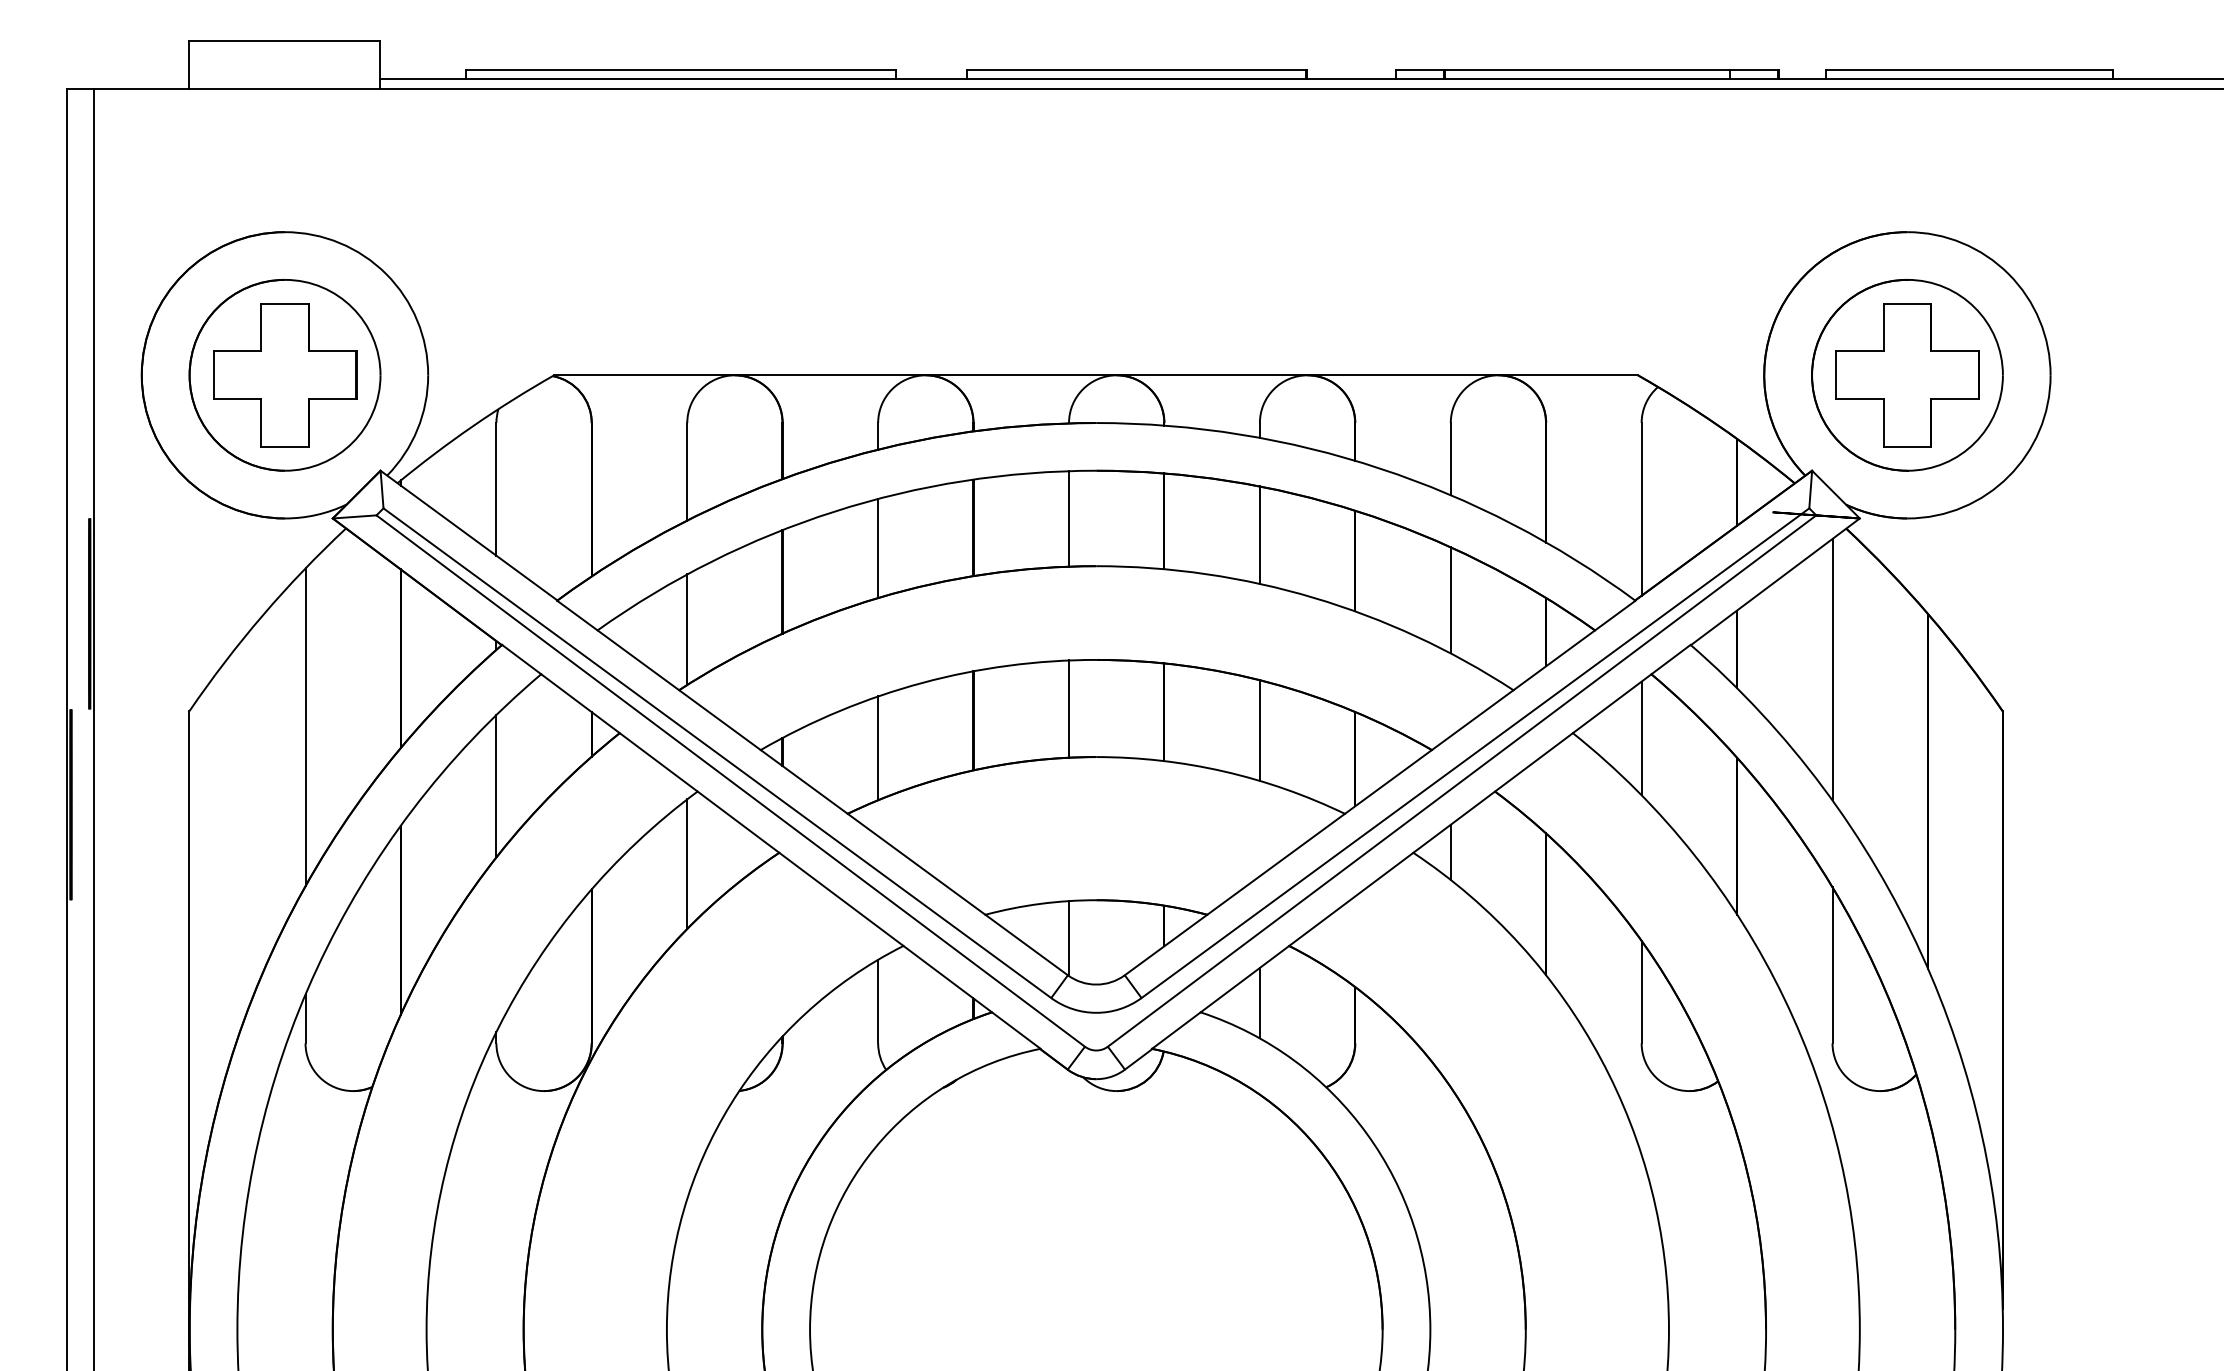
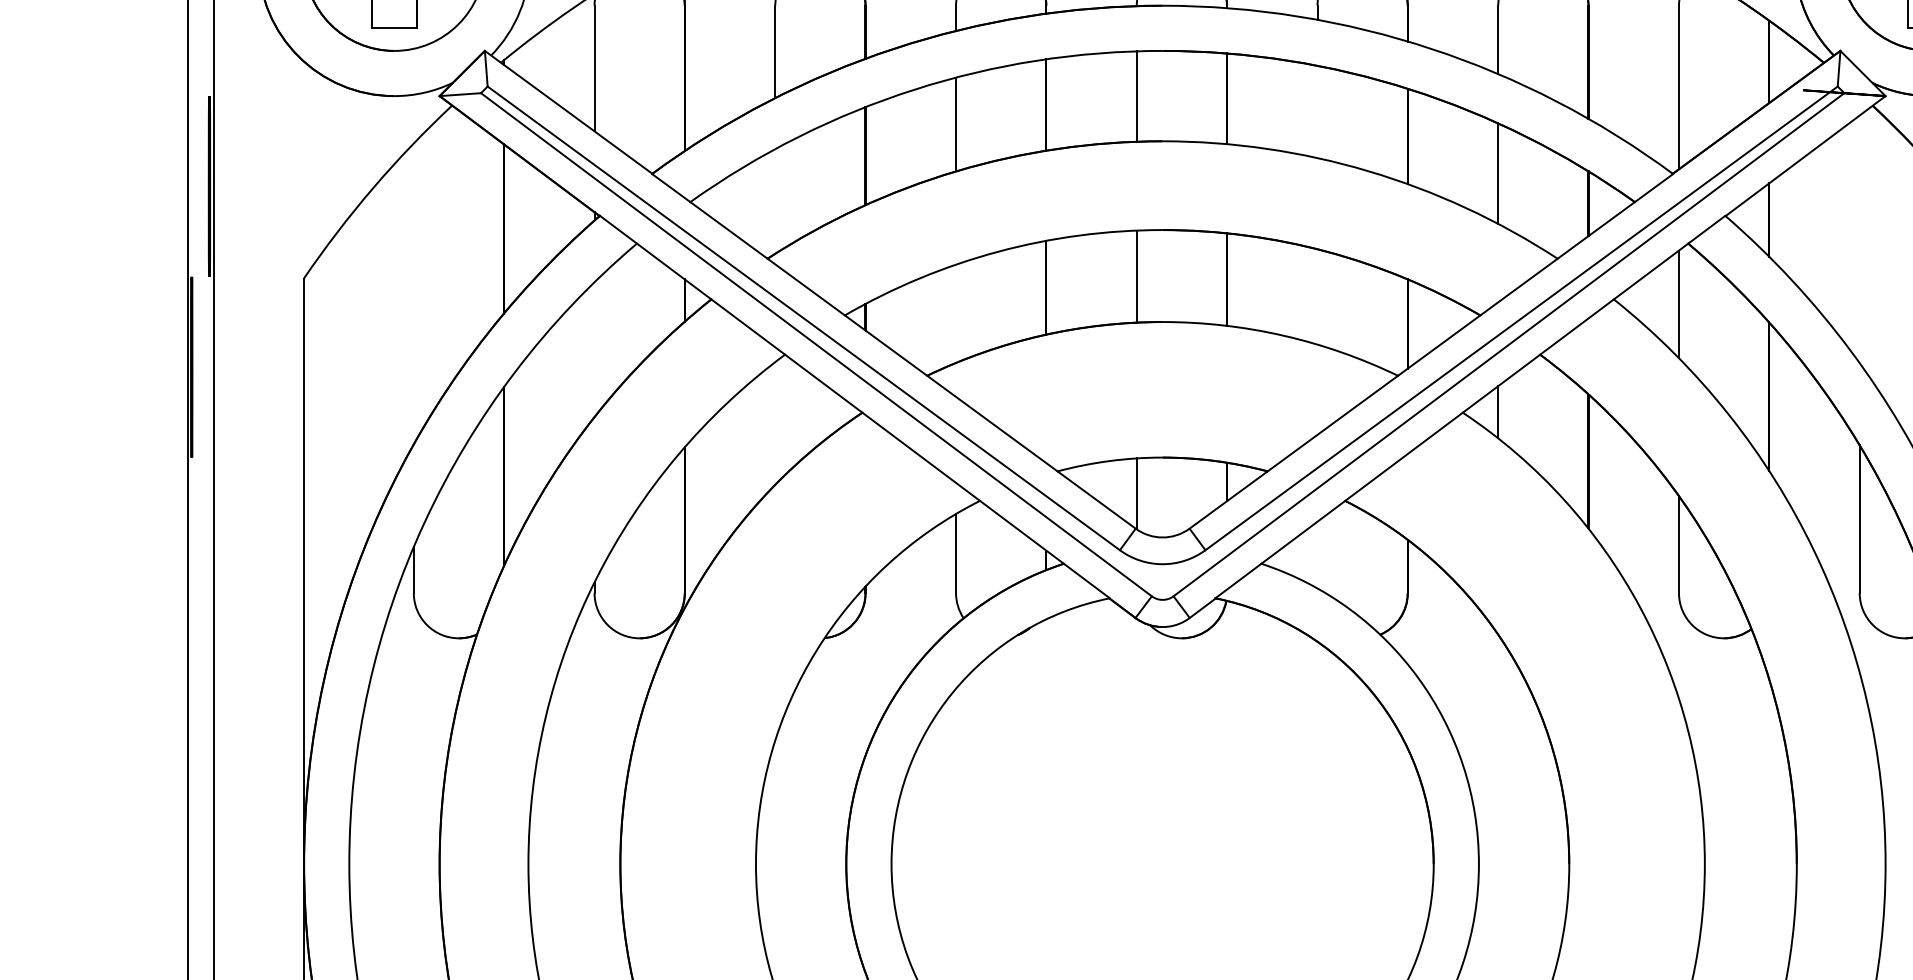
line: (1259, 534) -> (1317, 111), removed
line: (687, 629) -> (775, 201), removed
line: (1832, 669) -> (1859, 239), removed
line: (305, 727) -> (413, 294), removed
line: (1259, 730) -> (1317, 296), removed
line: (878, 748) -> (956, 313), removed
line: (496, 786) -> (594, 349), removed
line: (687, 863) -> (775, 422), removed
line: (1259, 1002) -> (1317, 554), removed

